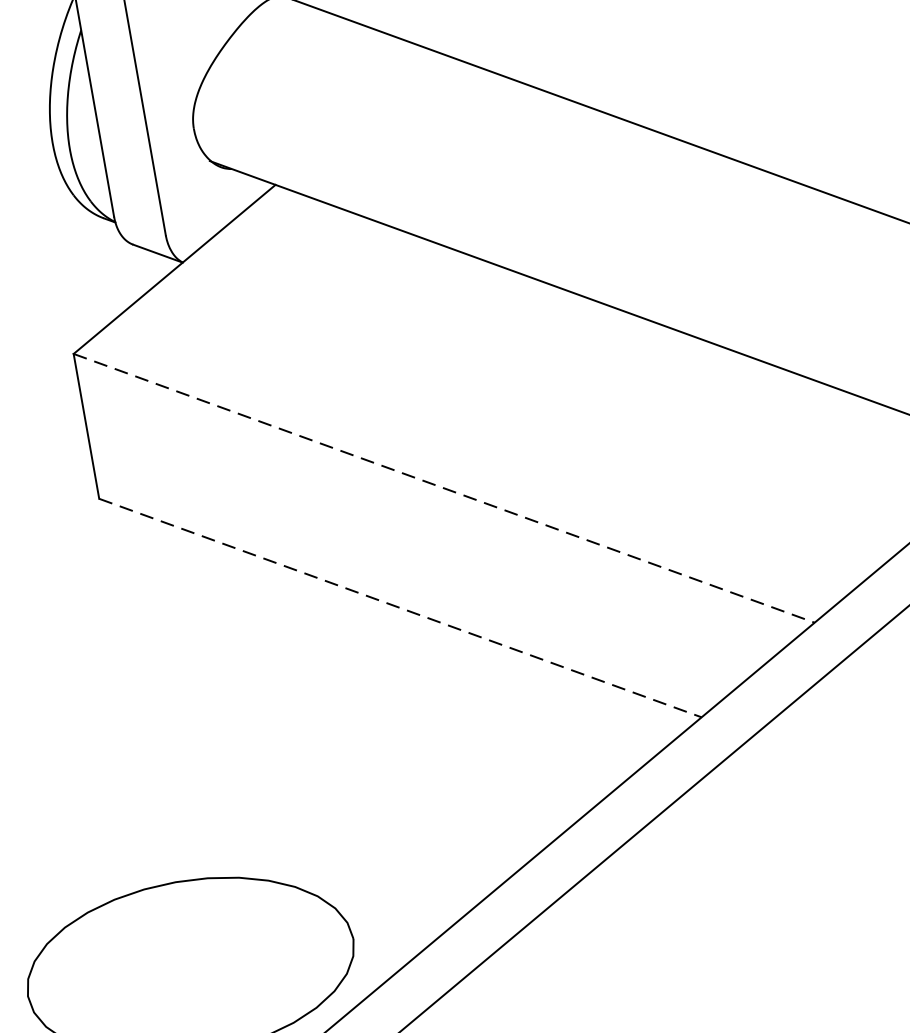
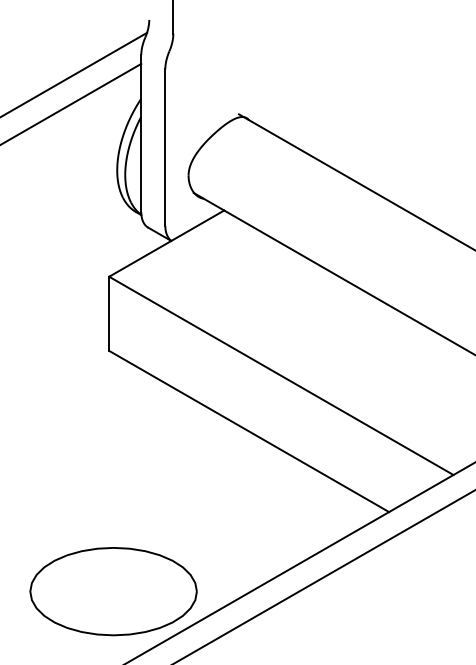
line: (444, 487) -> (281, 375), dashed -> solid
line: (401, 607) -> (249, 431), dashed -> solid

